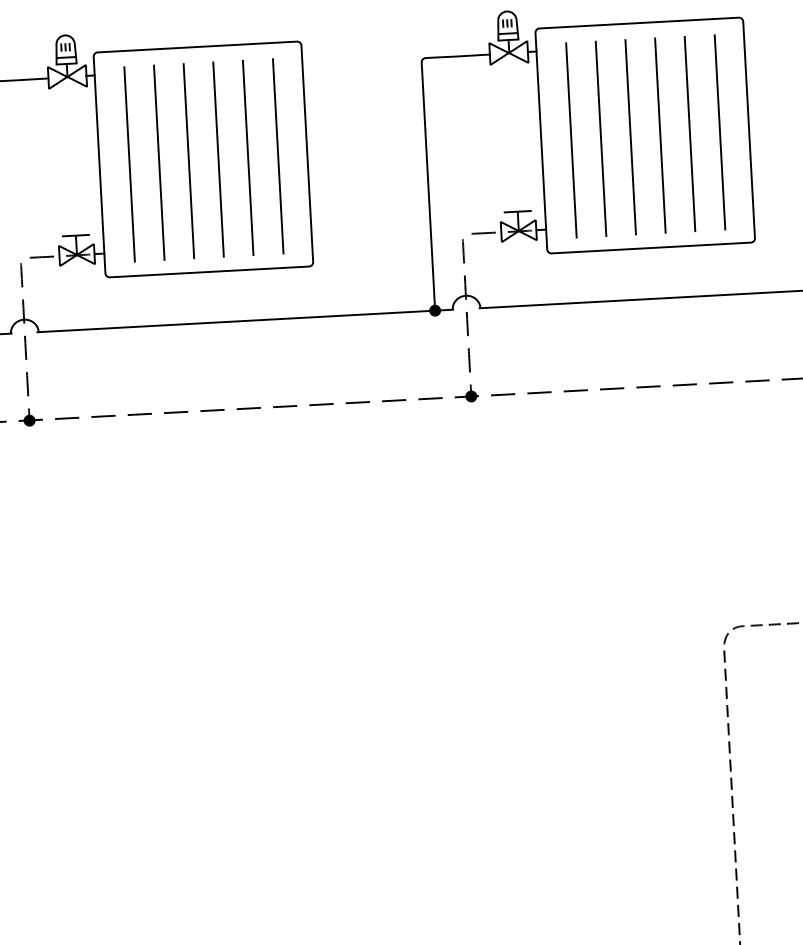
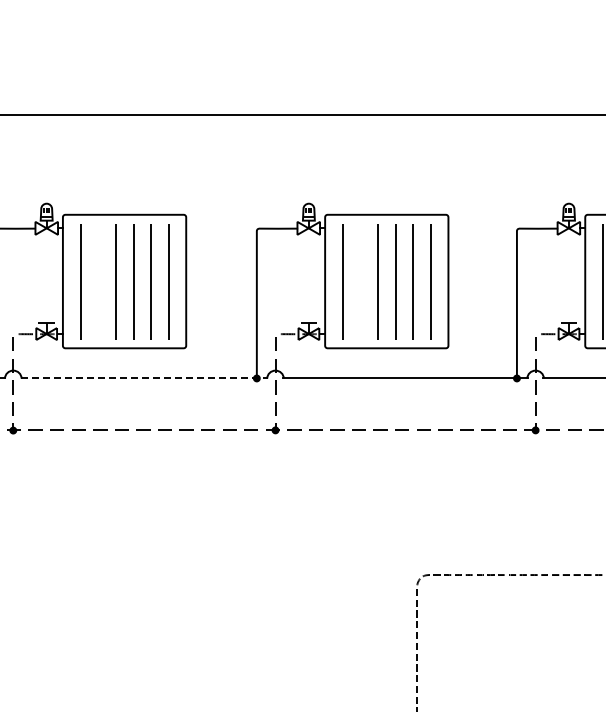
line: (600, 137) -> (360, 281), removed
line: (157, 161) -> (97, 281), removed
line: (245, 320) -> (144, 378), solid -> dashed

